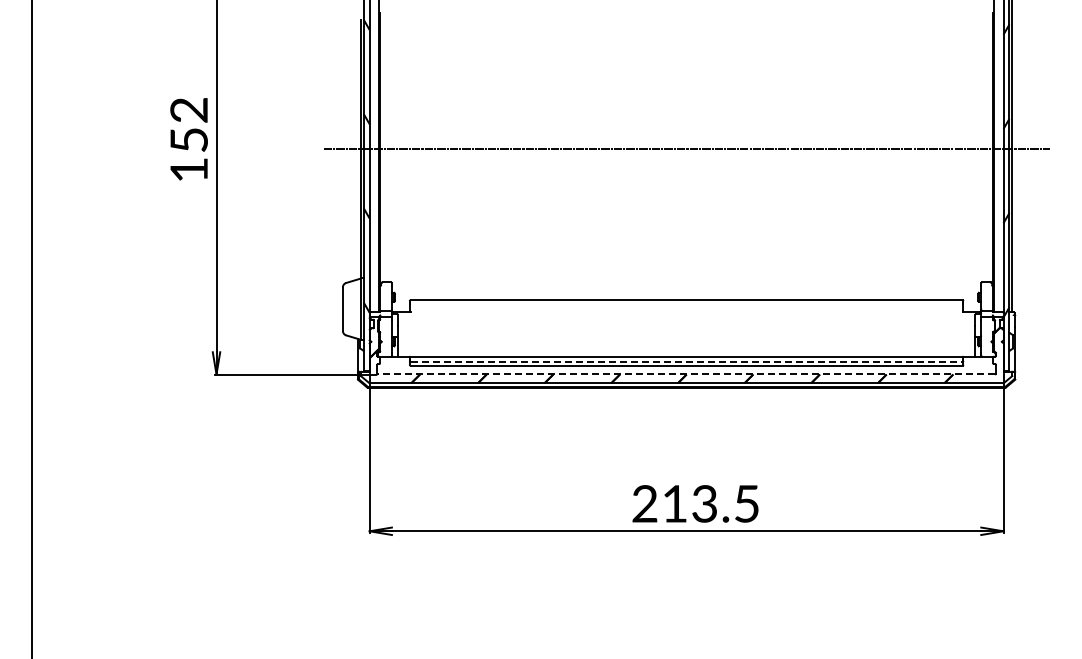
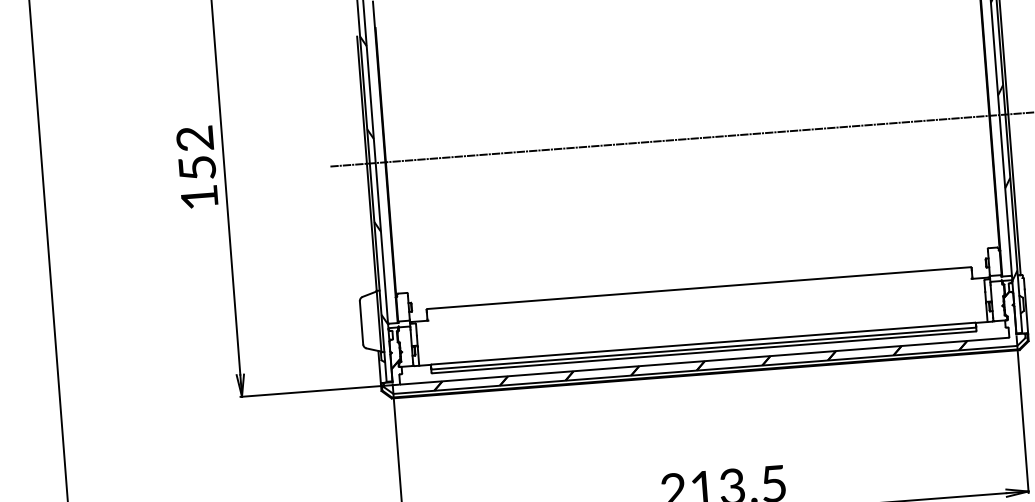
line: (686, 361) -> (703, 348), dashed -> solid
line: (686, 374) -> (704, 361), dashed -> solid

